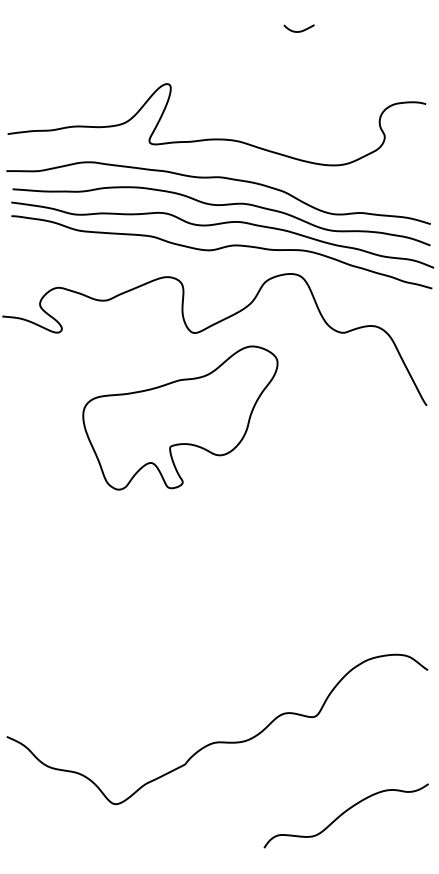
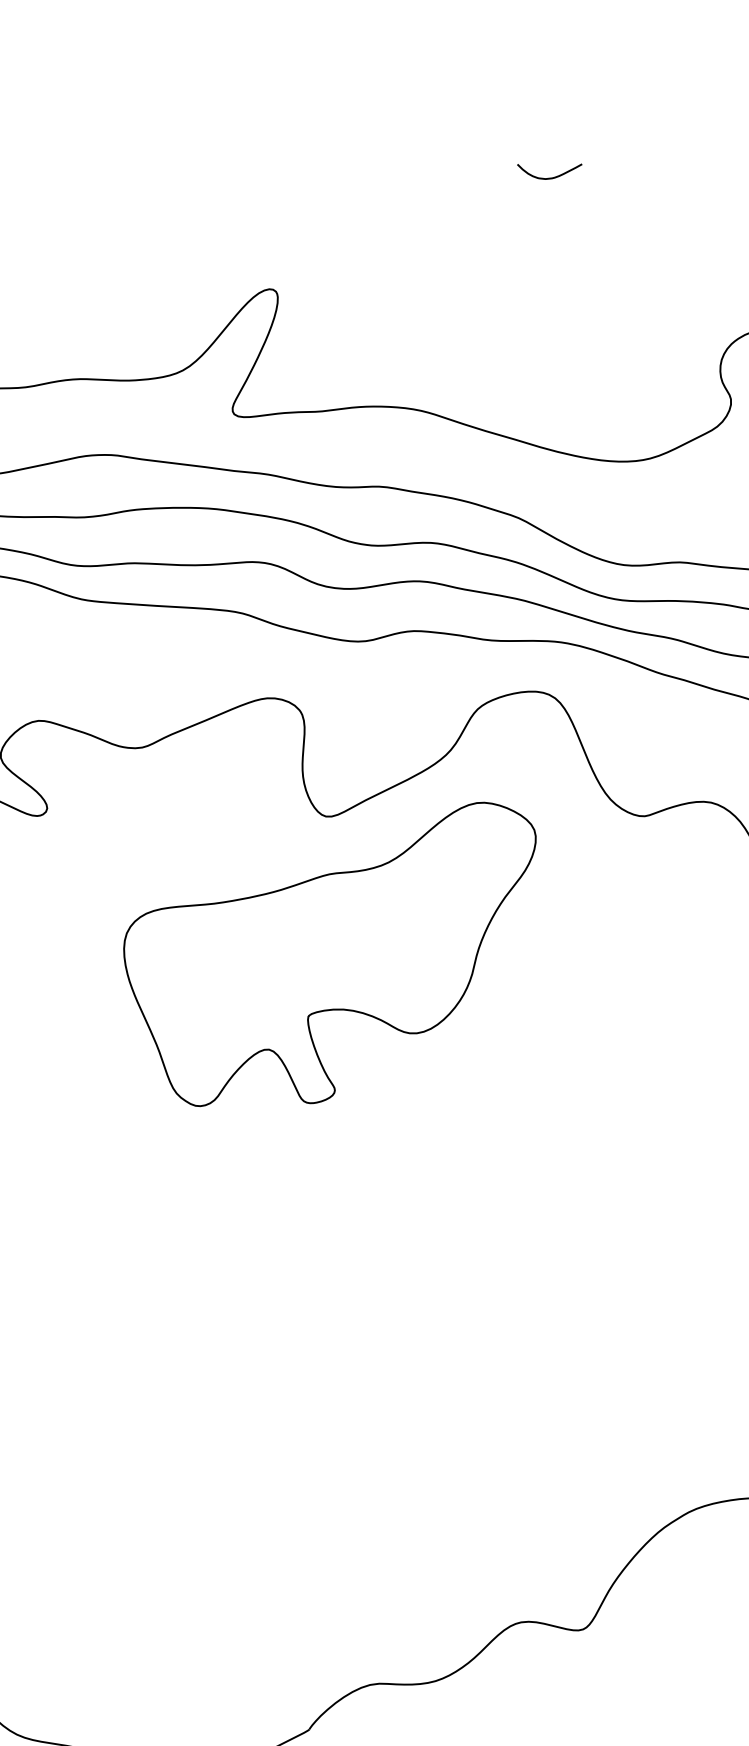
part: (180, 417) -> (330, 953), moved

